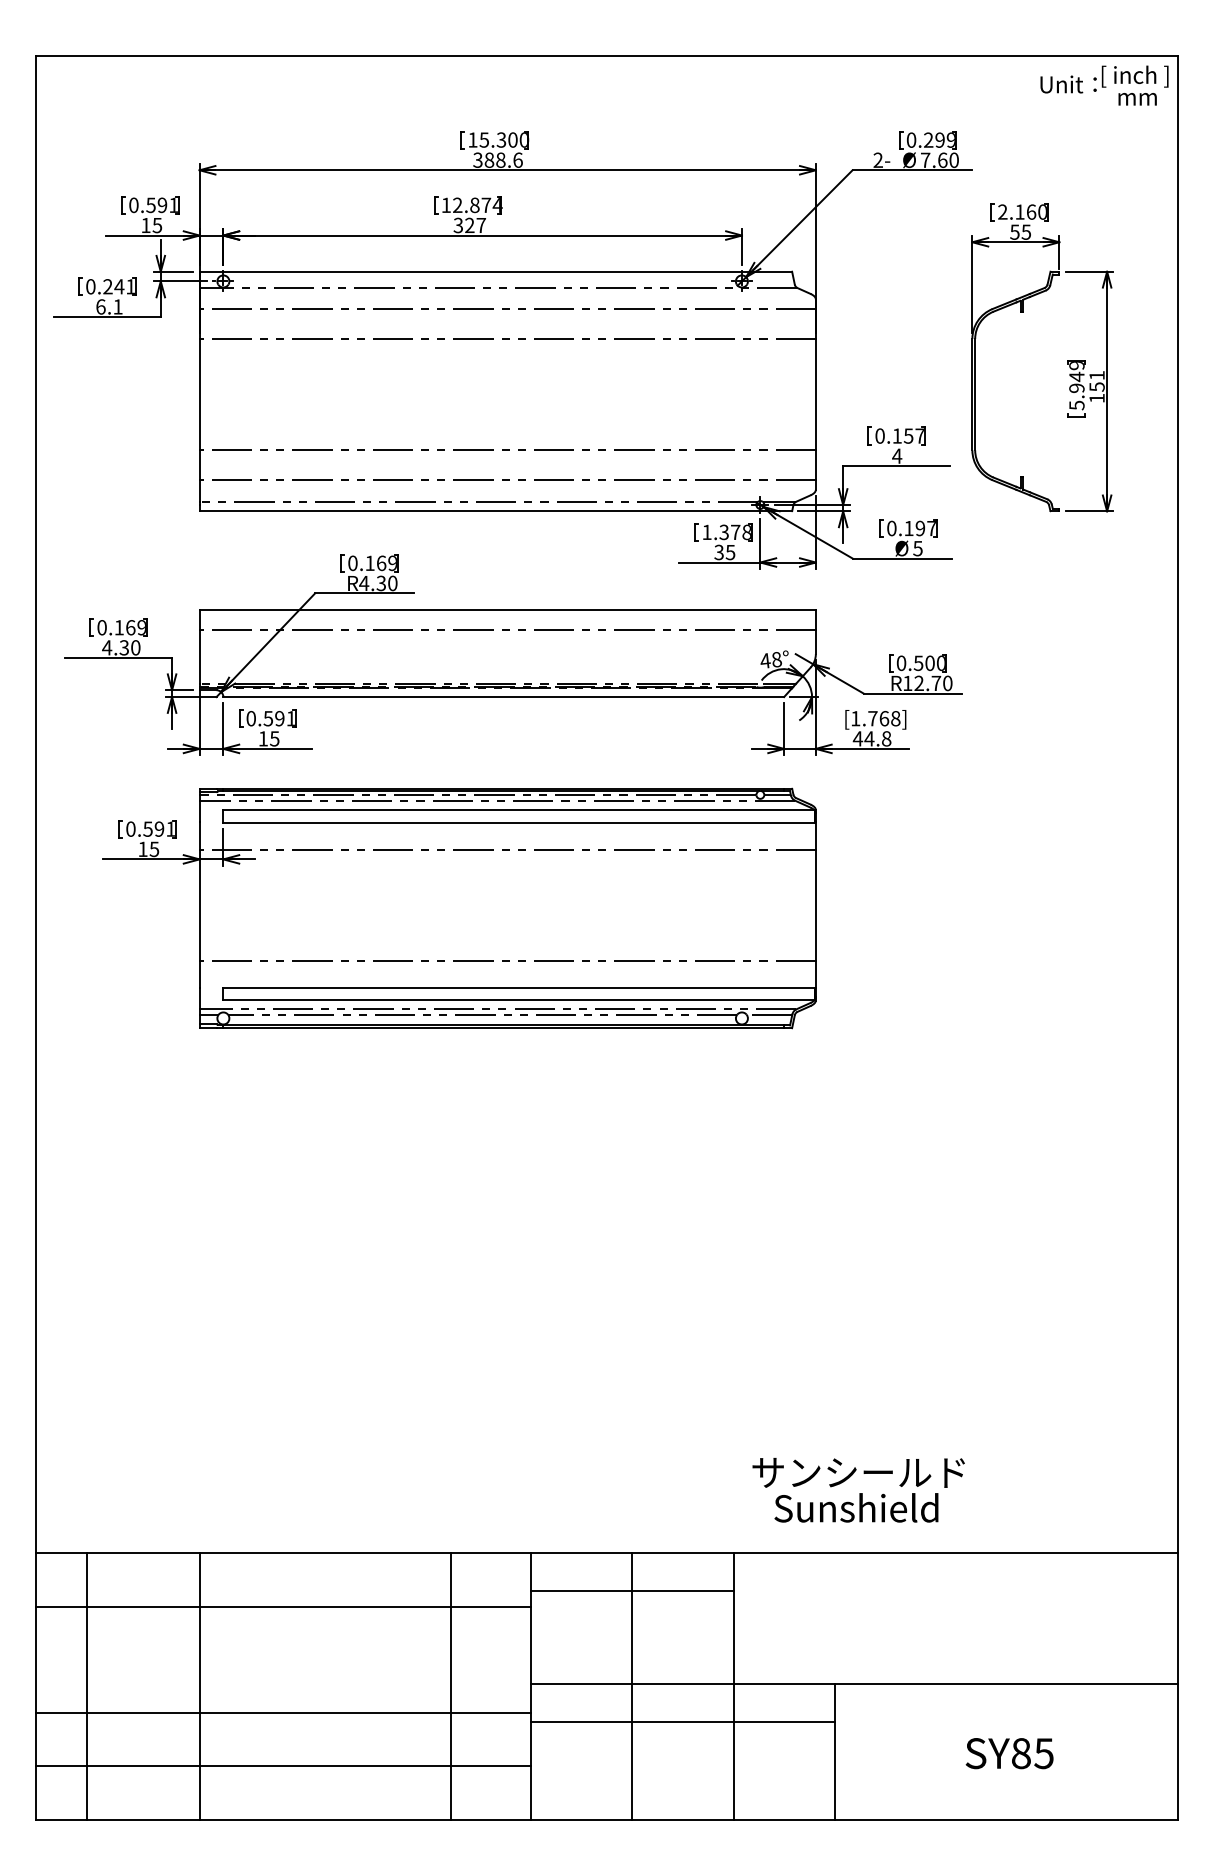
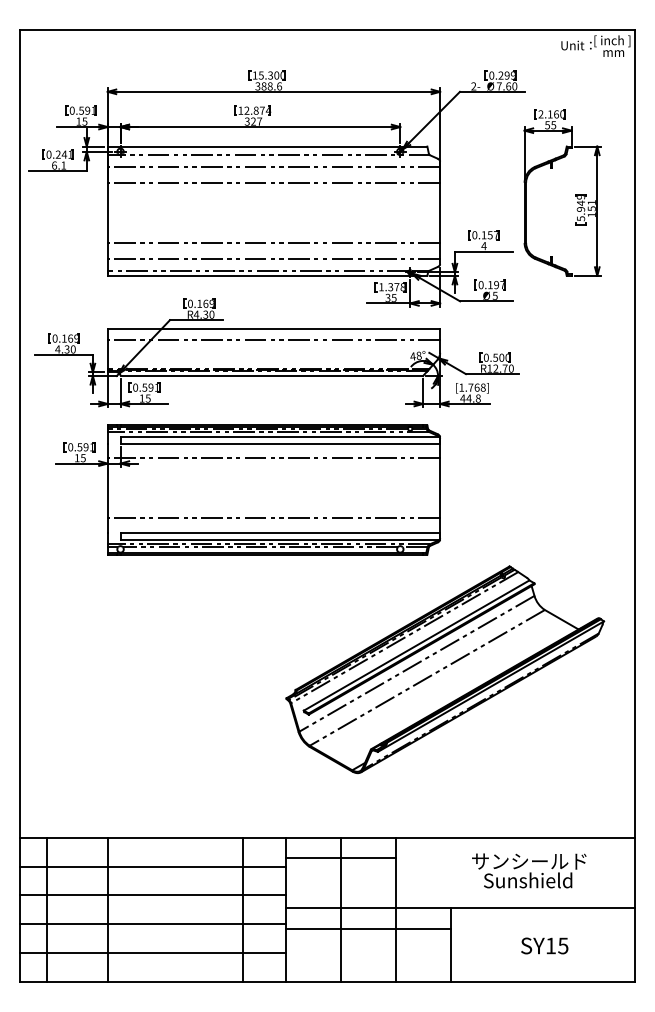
part: (825, 1241) -> (445, 669), added
text: (859, 1489) -> (529, 870), moved
line: (282, 1660) -> (152, 895), added
text: (1022, 1752) -> (551, 945), SY85 -> SY15

